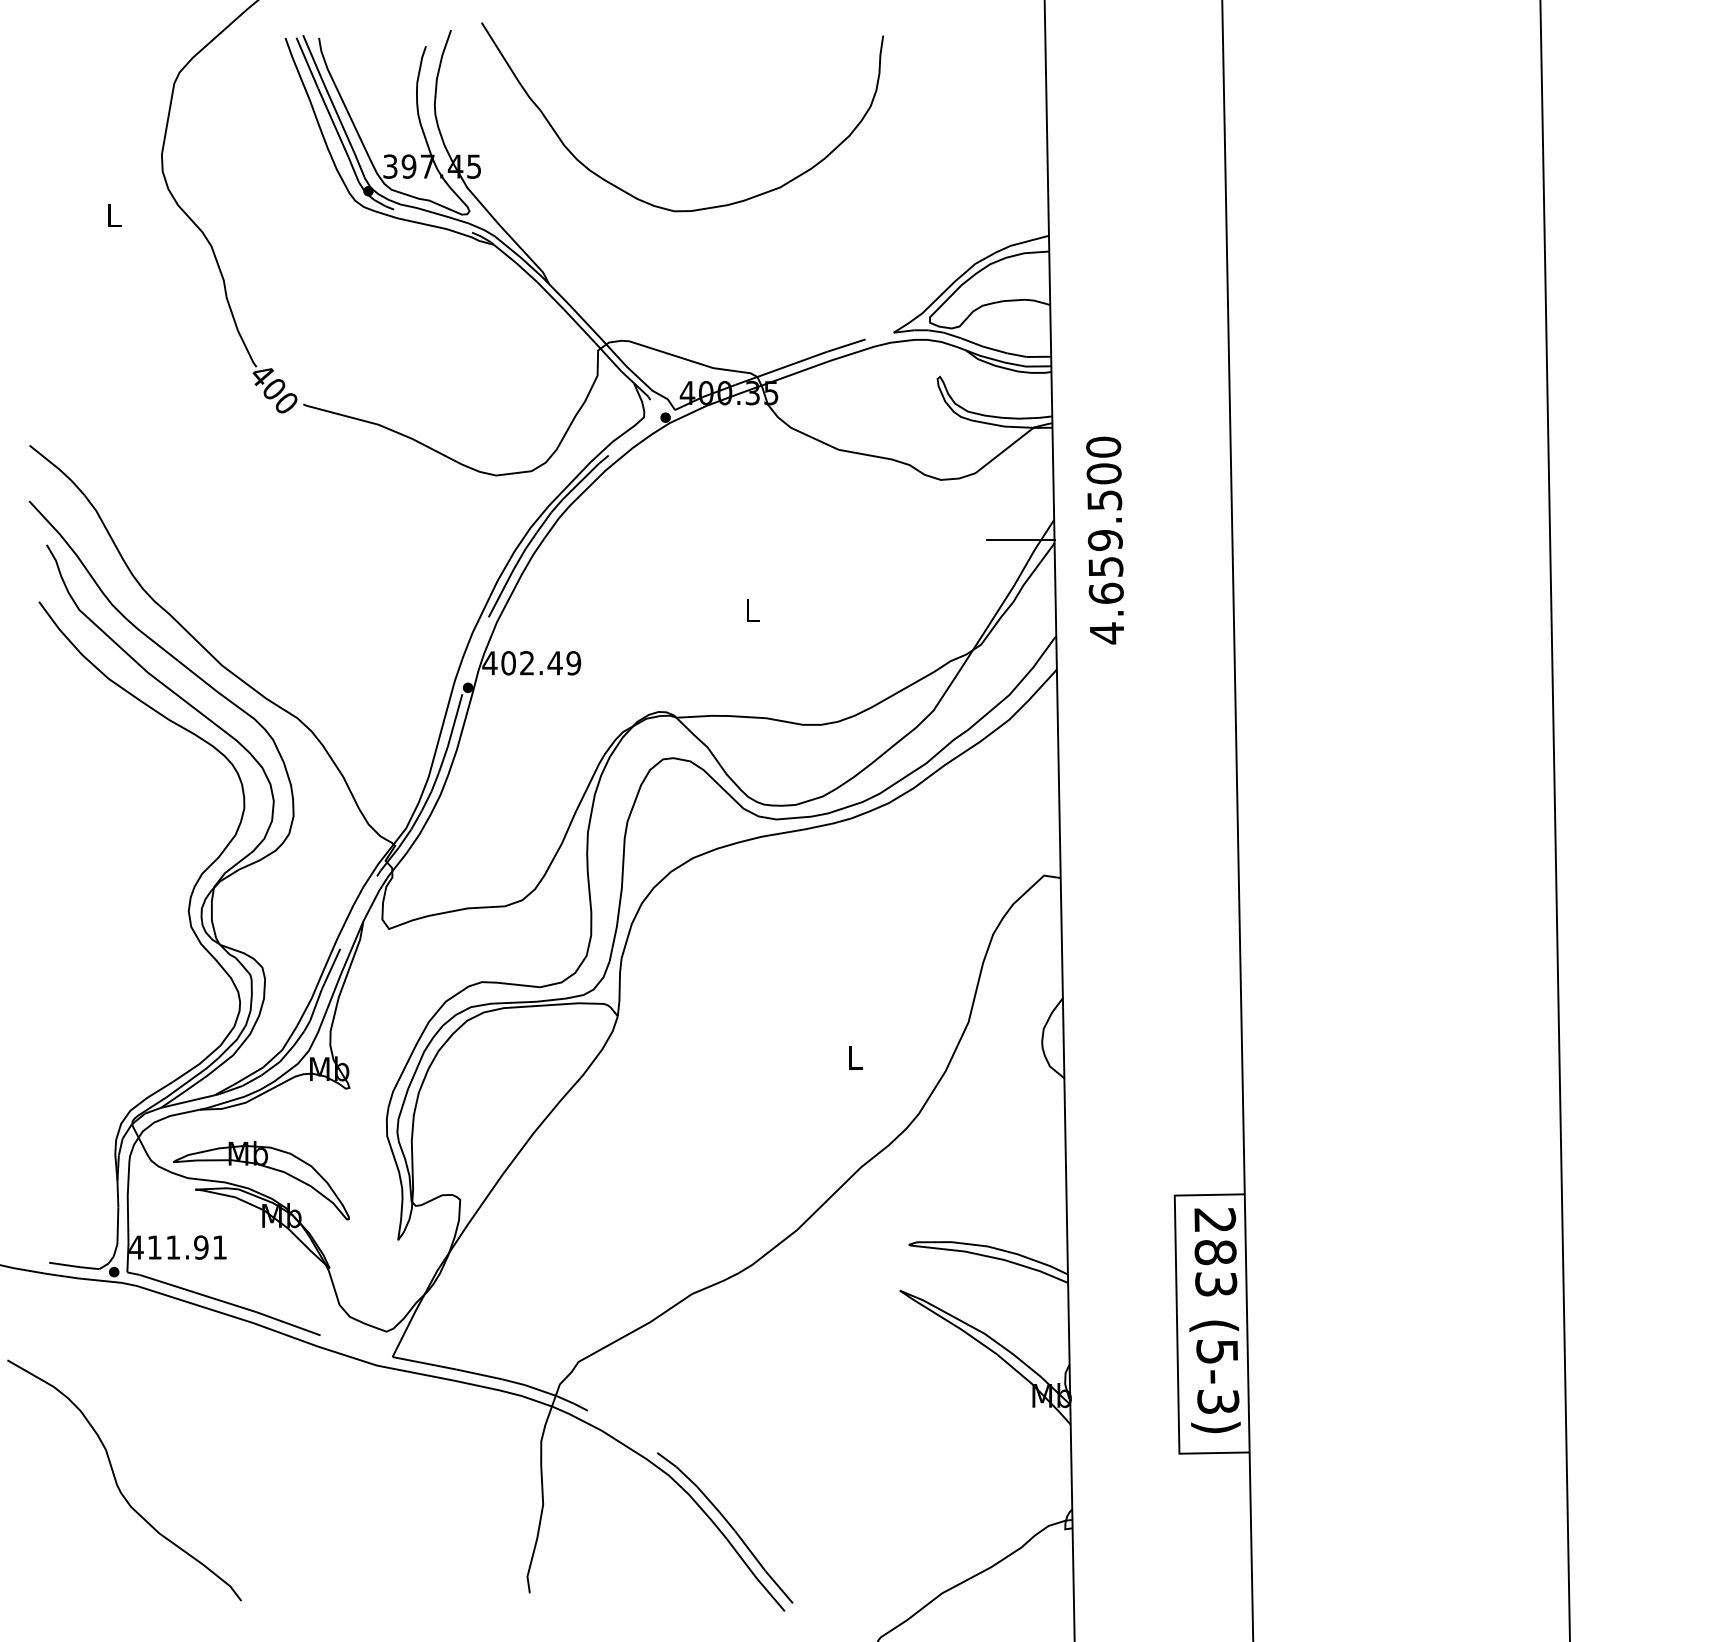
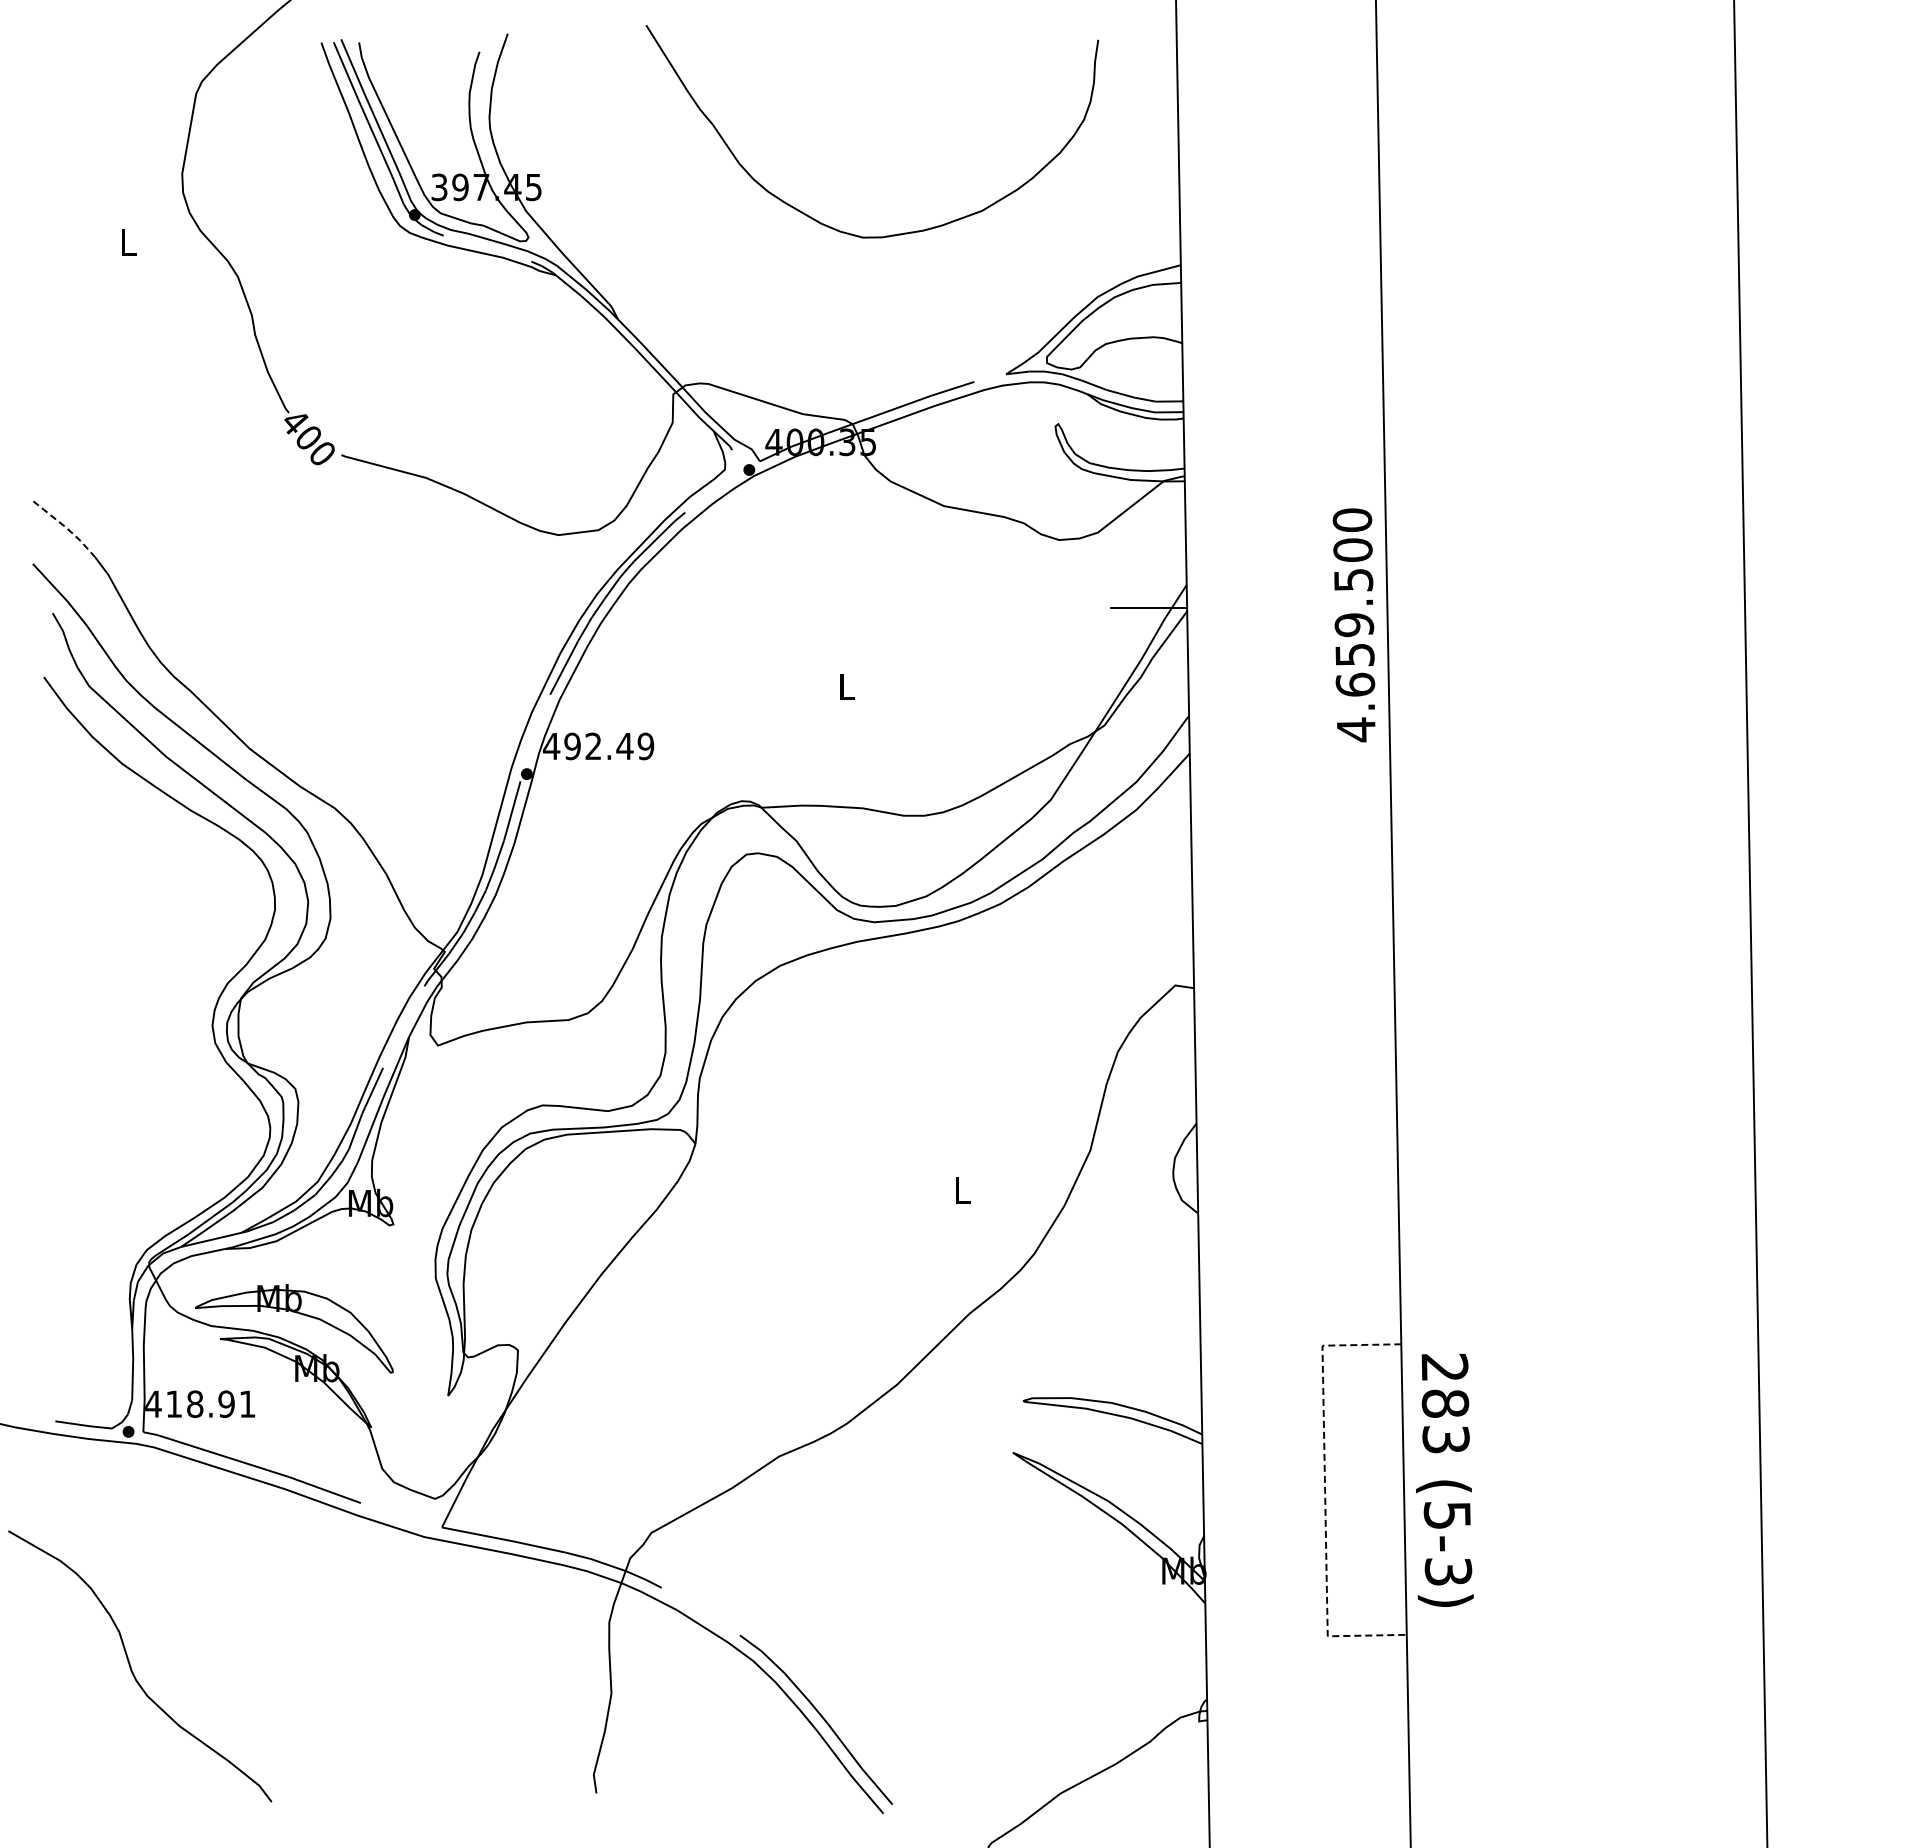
part: (646, 201) -> (831, 226), moved
line: (59, 468) -> (66, 527), solid -> dashed
text: (1104, 540) -> (1353, 625), moved
text: (508, 663) -> (572, 746), 402.49 -> 492.49
text: (173, 1246) -> (195, 1403), 411.91 -> 418.91
text: (1214, 1319) -> (1444, 1479), moved
line: (1177, 1325) -> (1325, 1491), solid -> dashed

